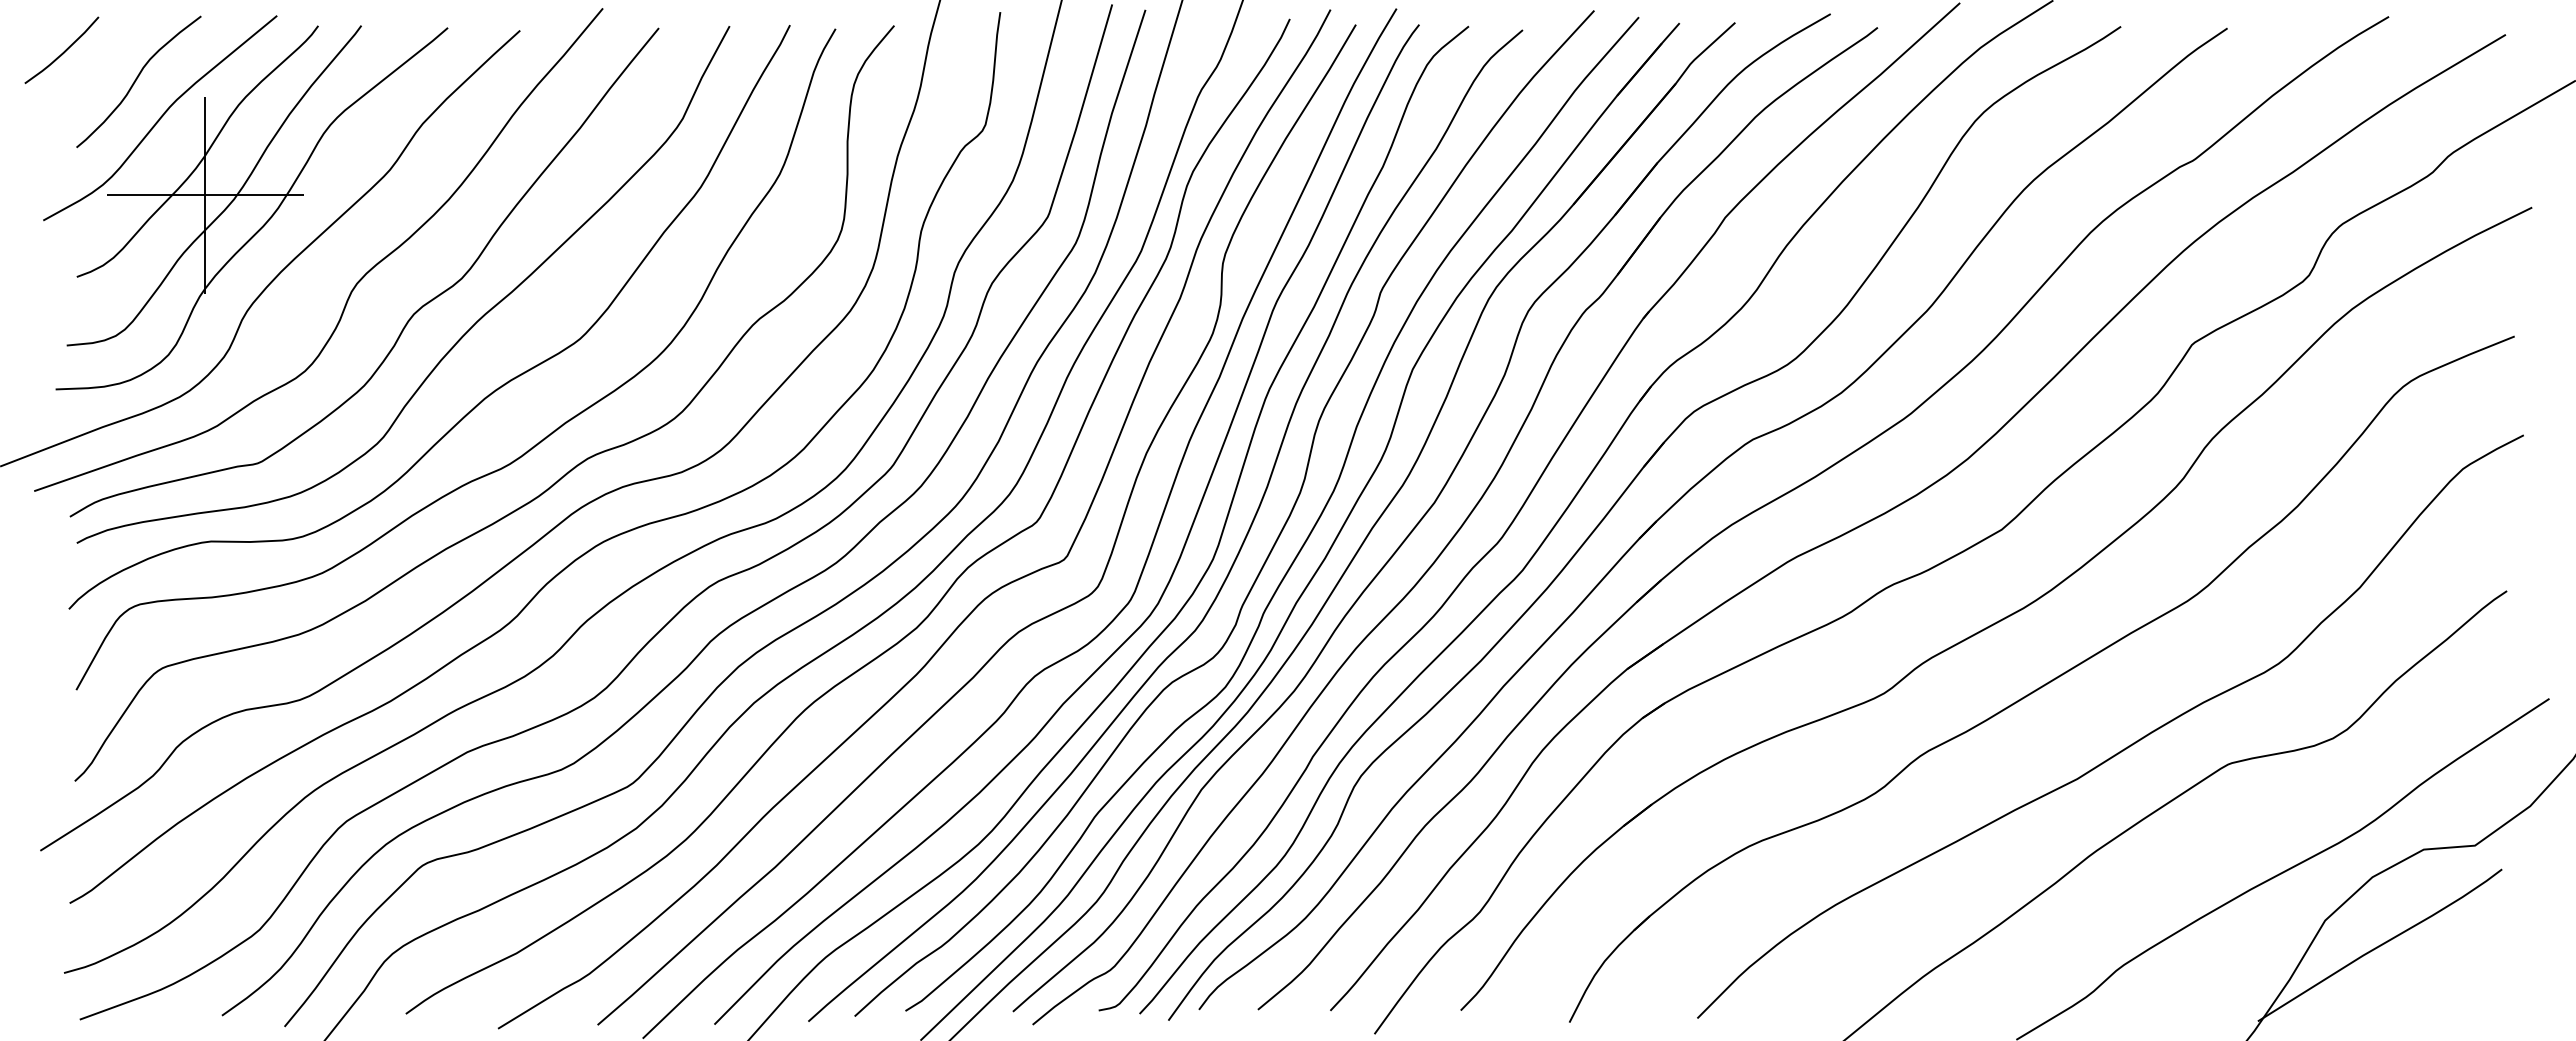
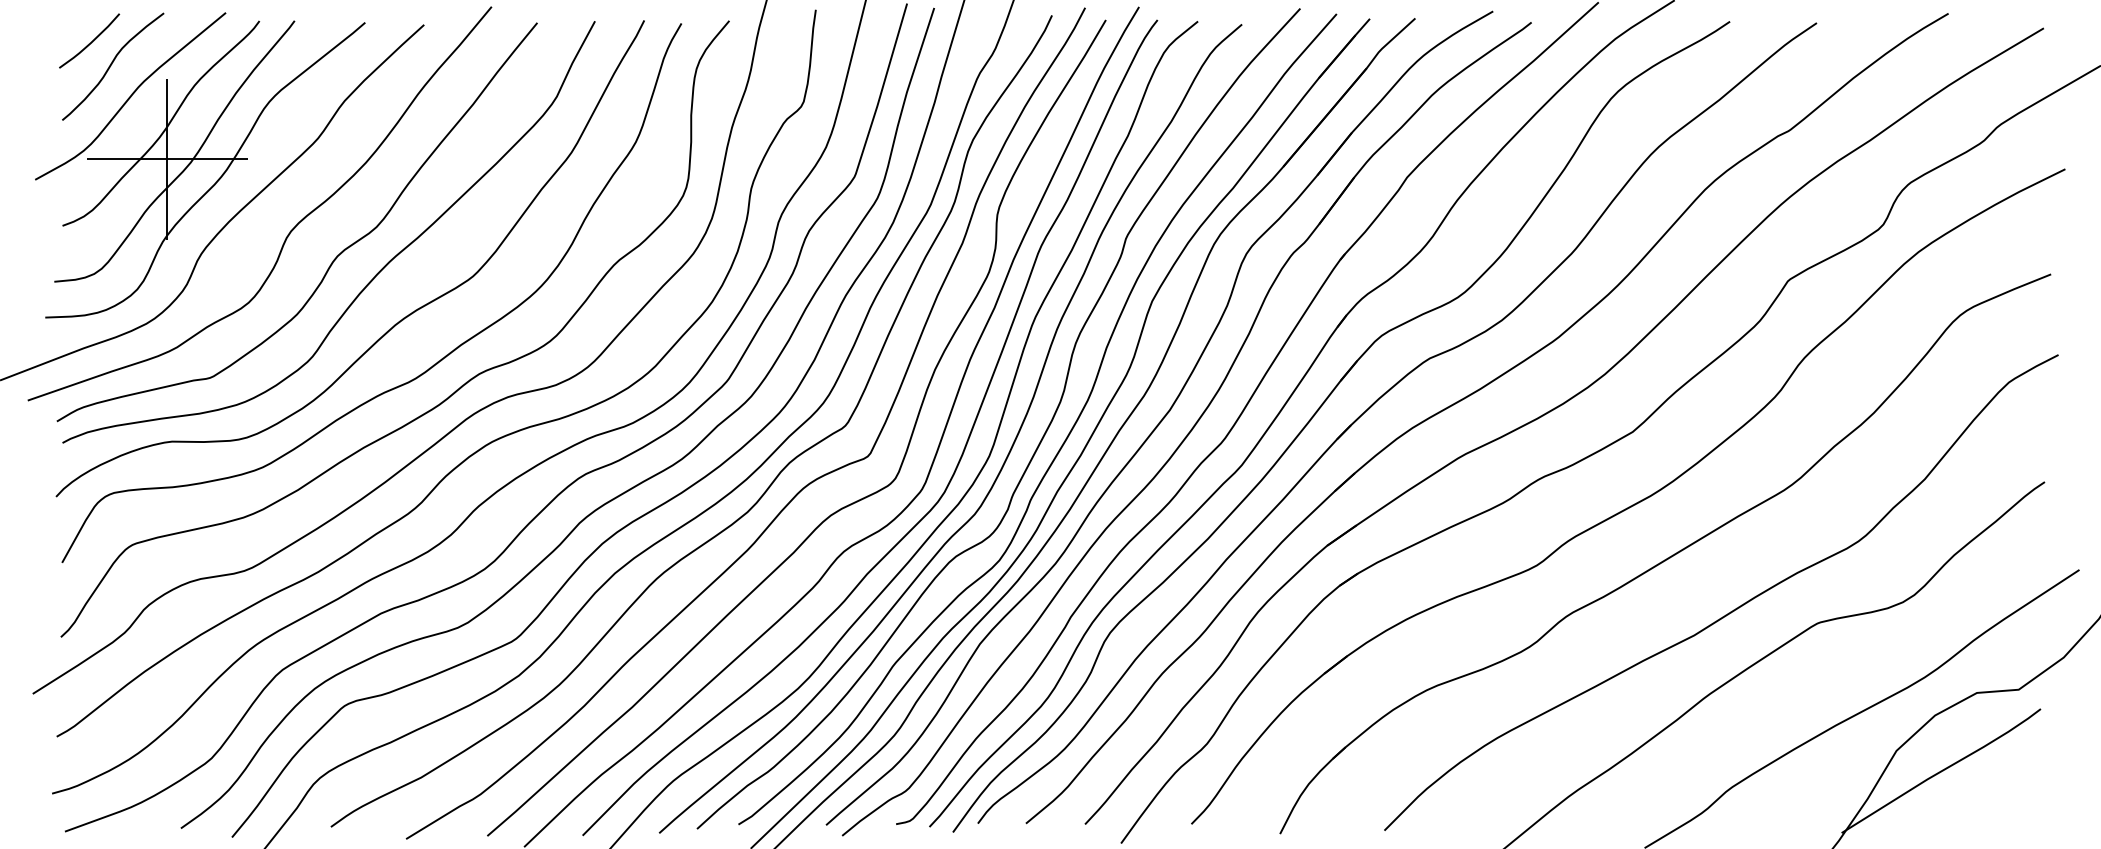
curve: (63, 51) -> (90, 41), moved

